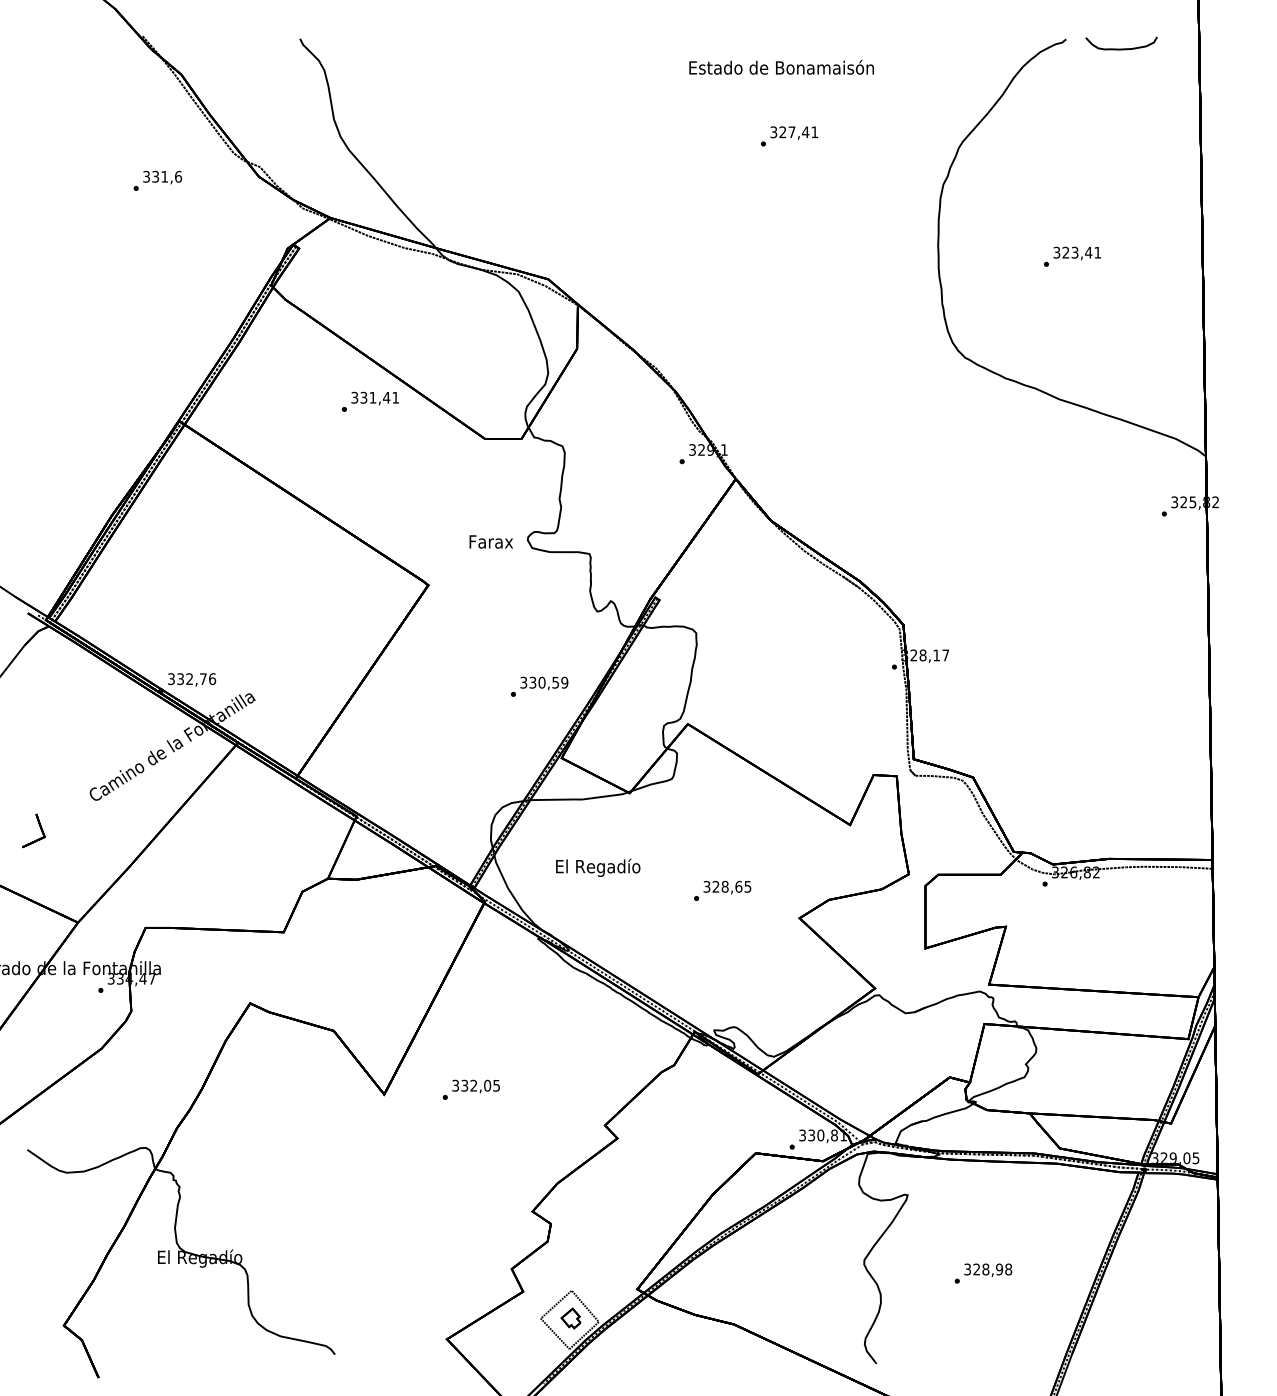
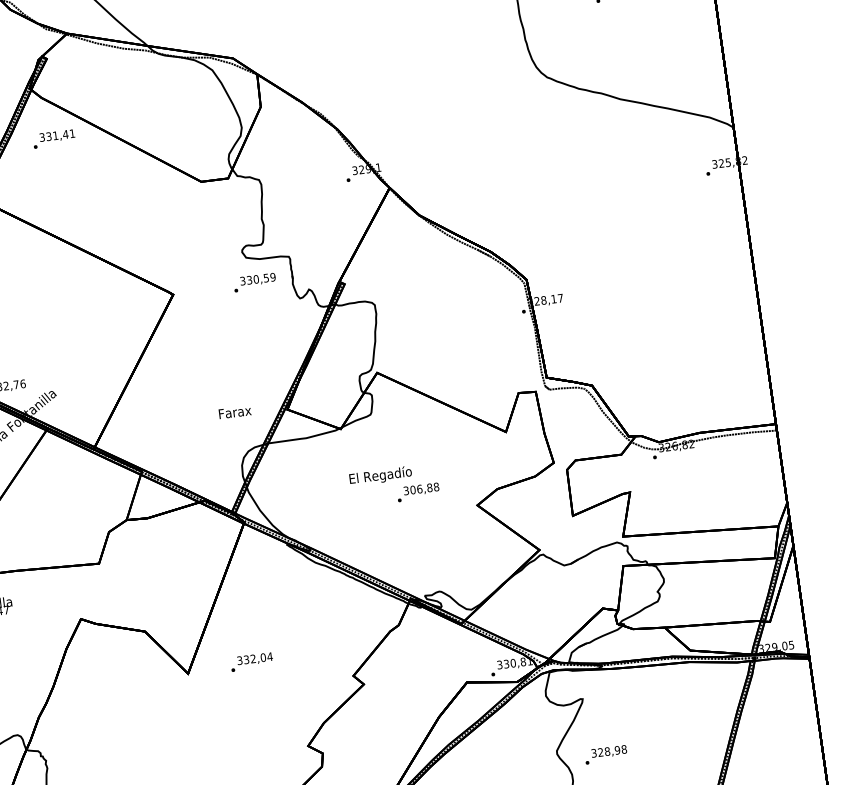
text: (370, 401) -> (54, 138), moved
text: (490, 541) -> (234, 412), moved
text: (539, 686) -> (254, 282), moved
text: (598, 867) -> (380, 475), moved
text: (731, 886) -> (424, 488), 328,65 -> 306,88
text: (496, 1085) -> (269, 656), 332,05 -> 332,04
text: (983, 1273) -> (606, 754), moved

